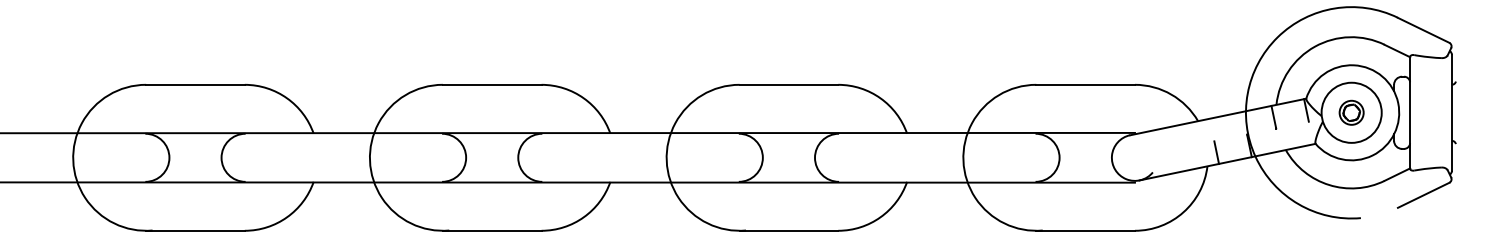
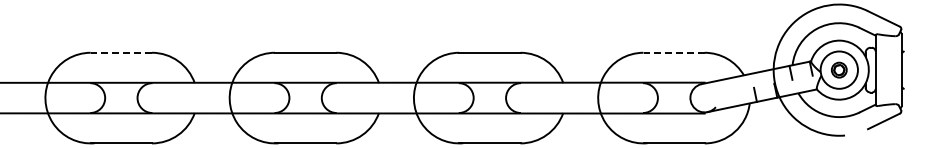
line: (195, 84) -> (121, 52), solid -> dashed
line: (1086, 84) -> (674, 52), solid -> dashed

